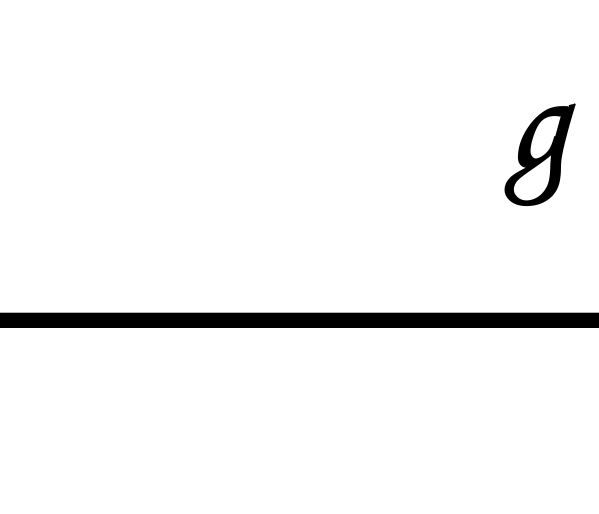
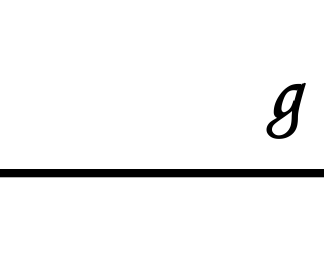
part: (538, 154) -> (285, 110), moved

